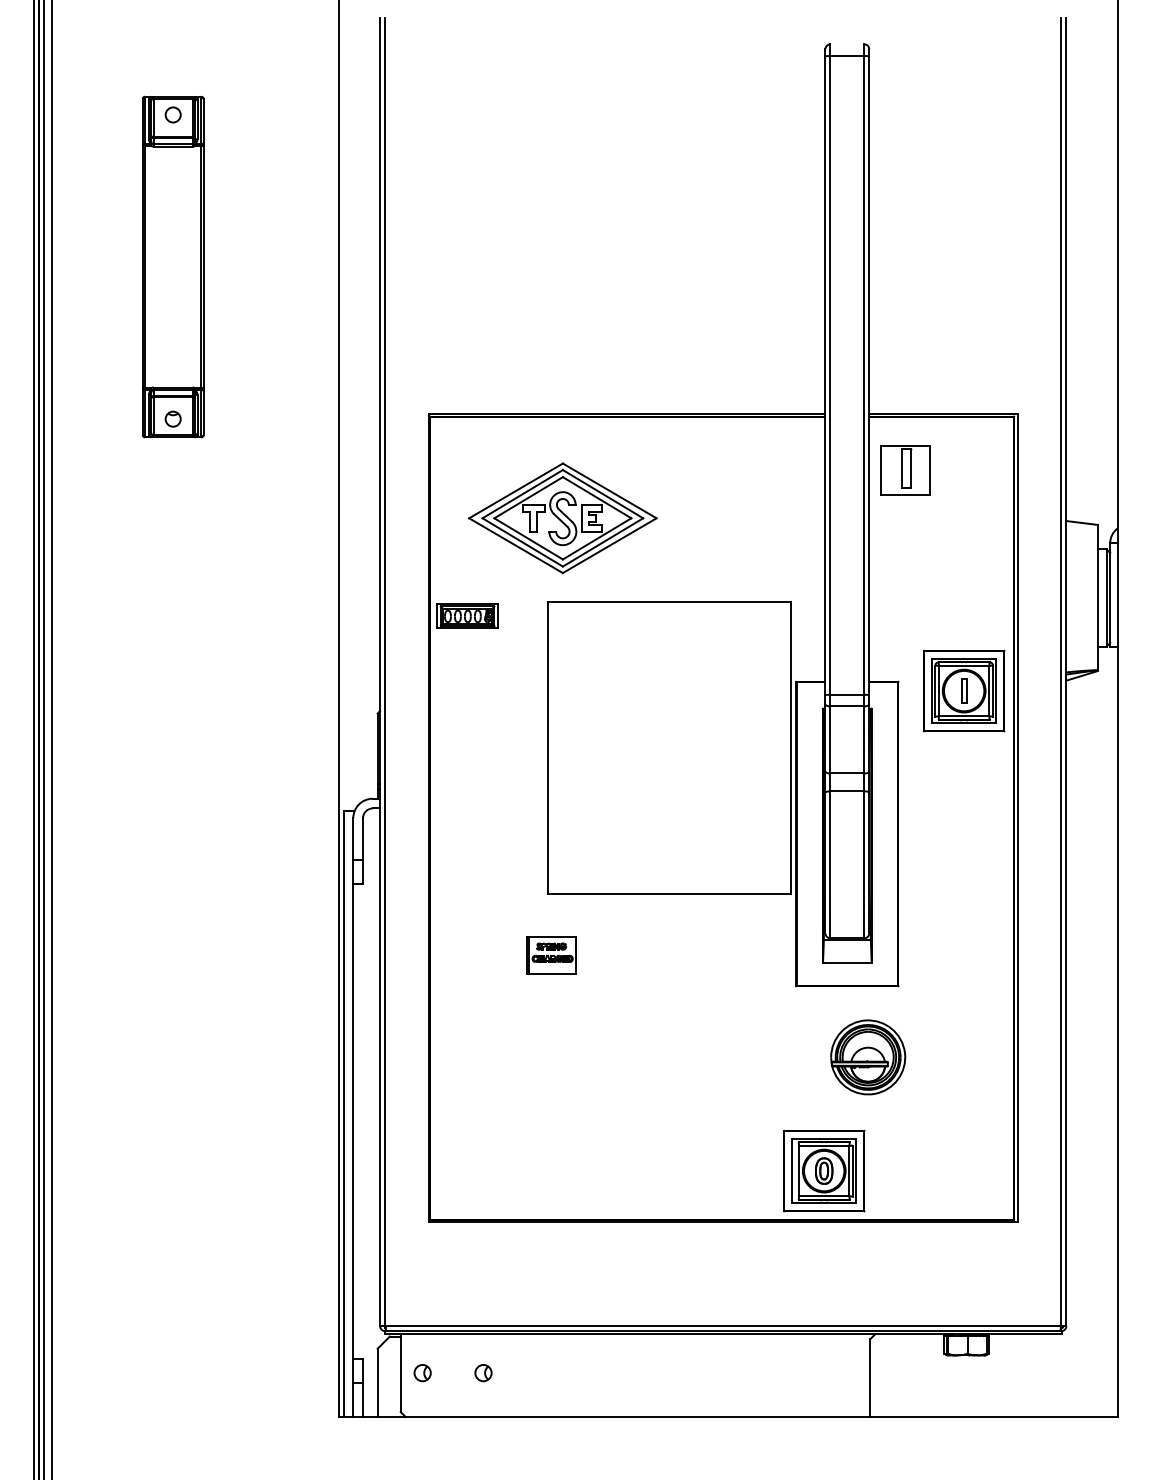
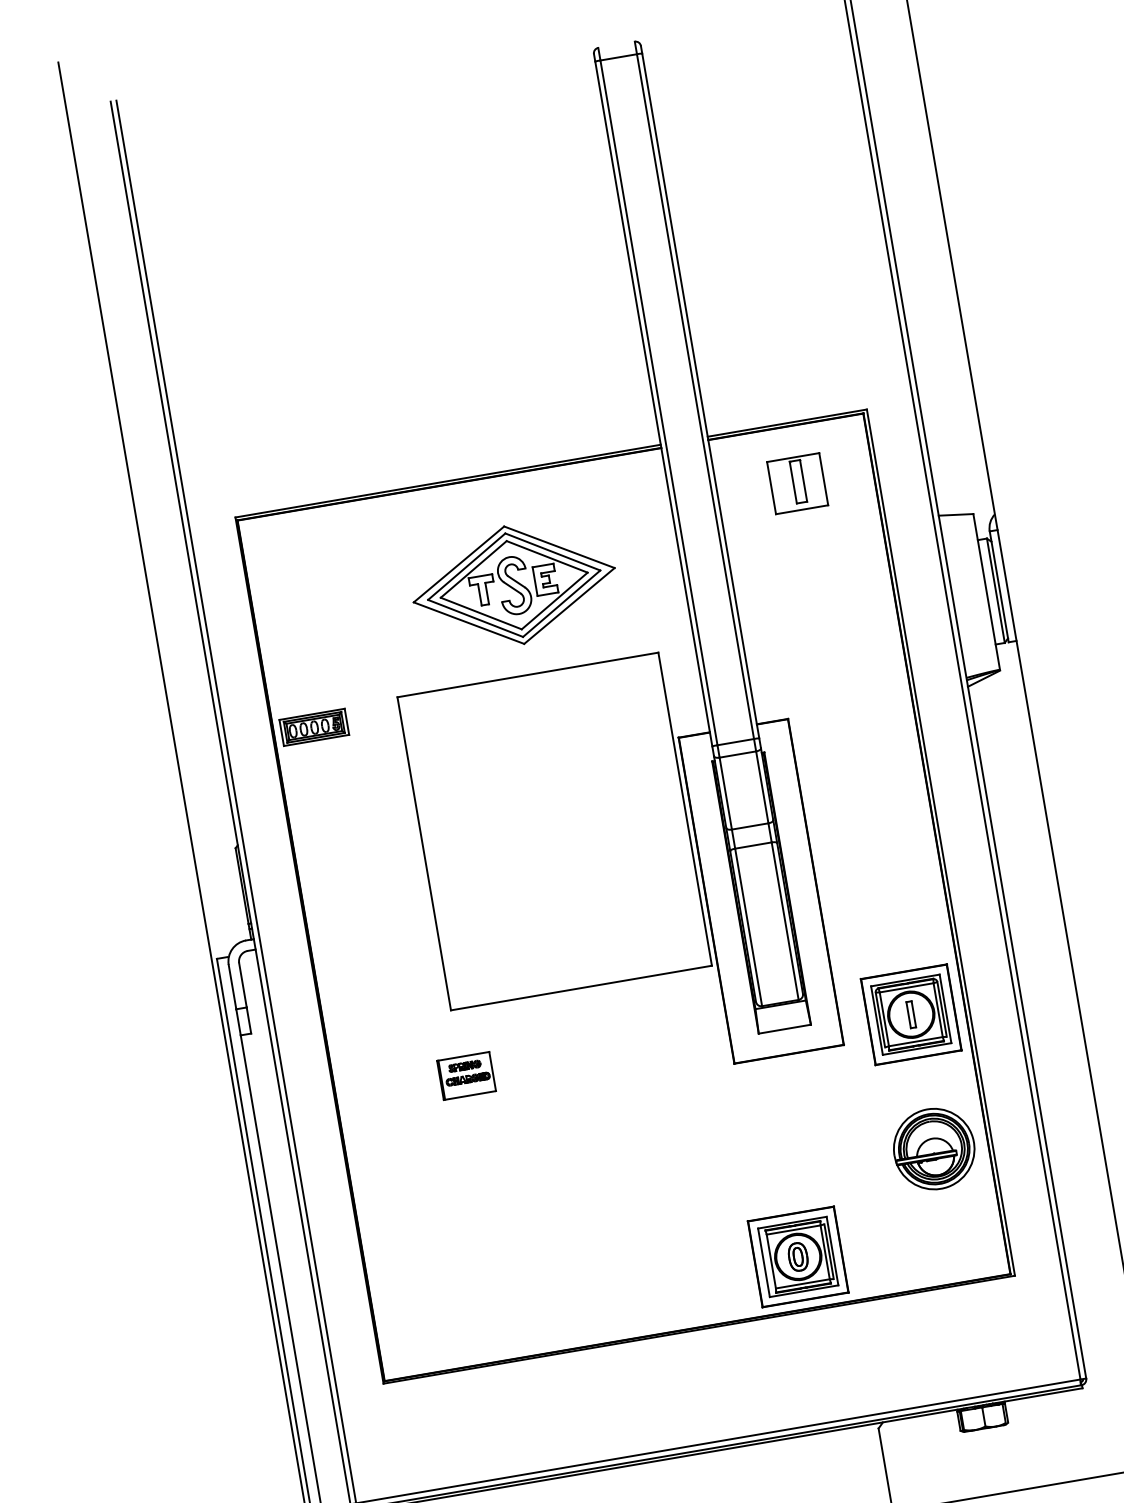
part: (905, 470) -> (797, 484), moved
part: (562, 518) -> (513, 585), moved
part: (964, 690) -> (911, 1014), moved
part: (868, 1057) -> (934, 1149), moved

